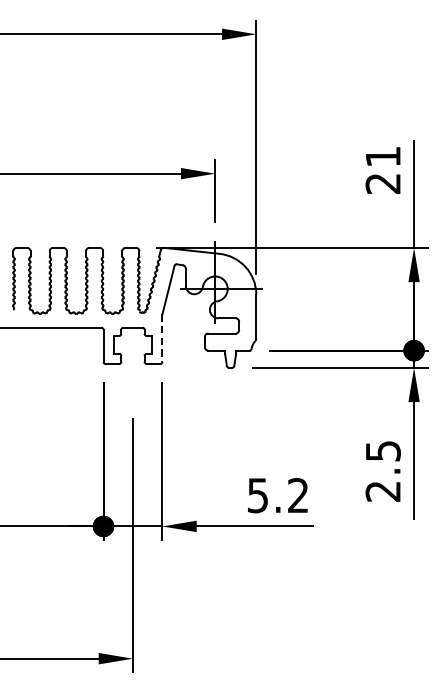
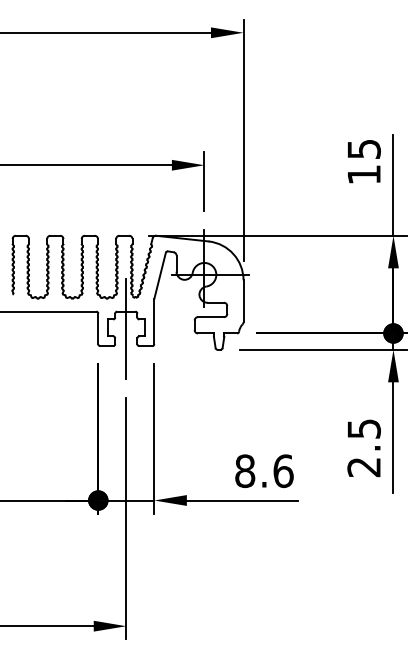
text: (382, 170) -> (363, 162), 21 -> 15
line: (162, 338) -> (154, 321), dashed -> solid
line: (133, 345) -> (126, 328), added
text: (278, 495) -> (264, 471), 5.2 -> 8.6

